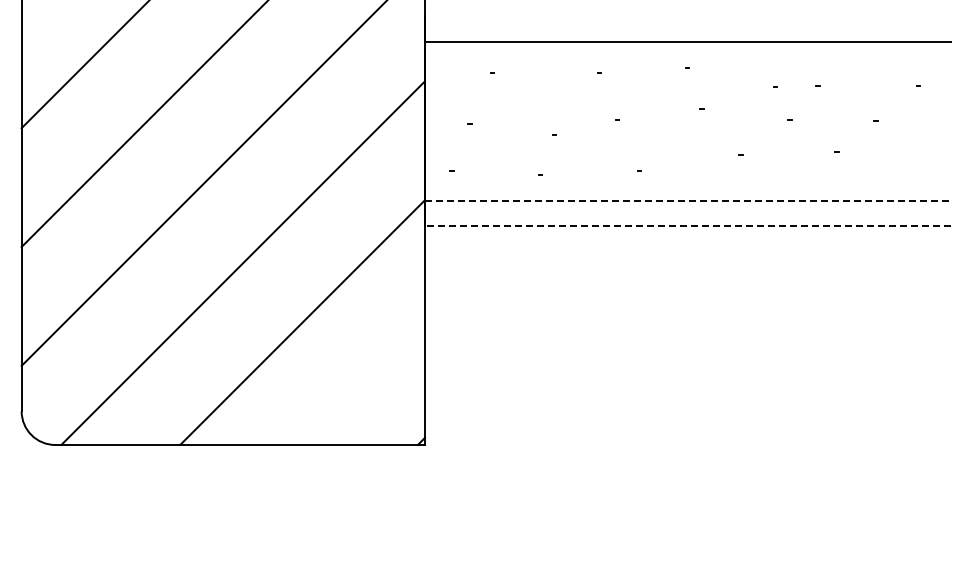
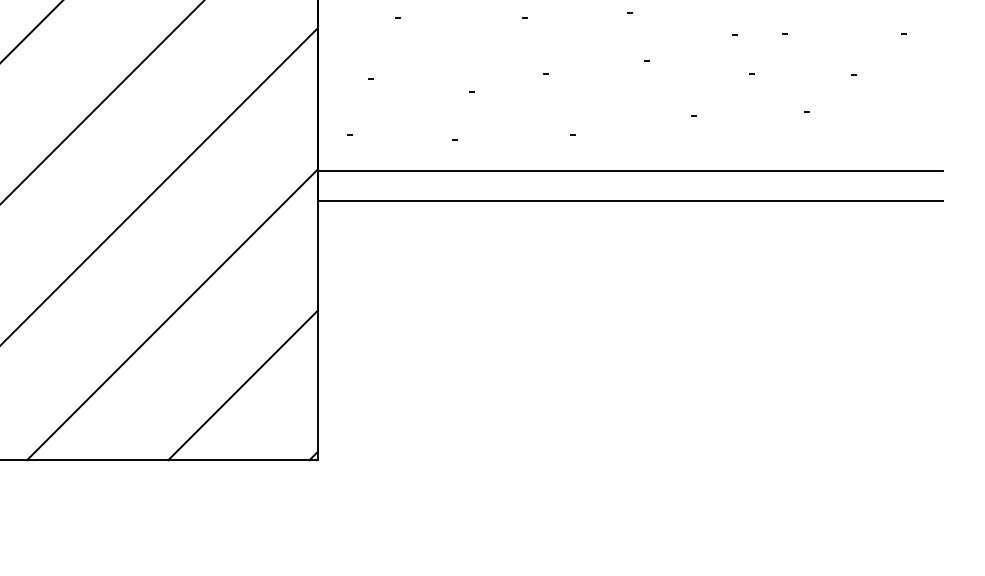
line: (688, 201) -> (631, 170), dashed -> solid
line: (687, 226) -> (629, 200), dashed -> solid
line: (361, 381) -> (242, 384), added

